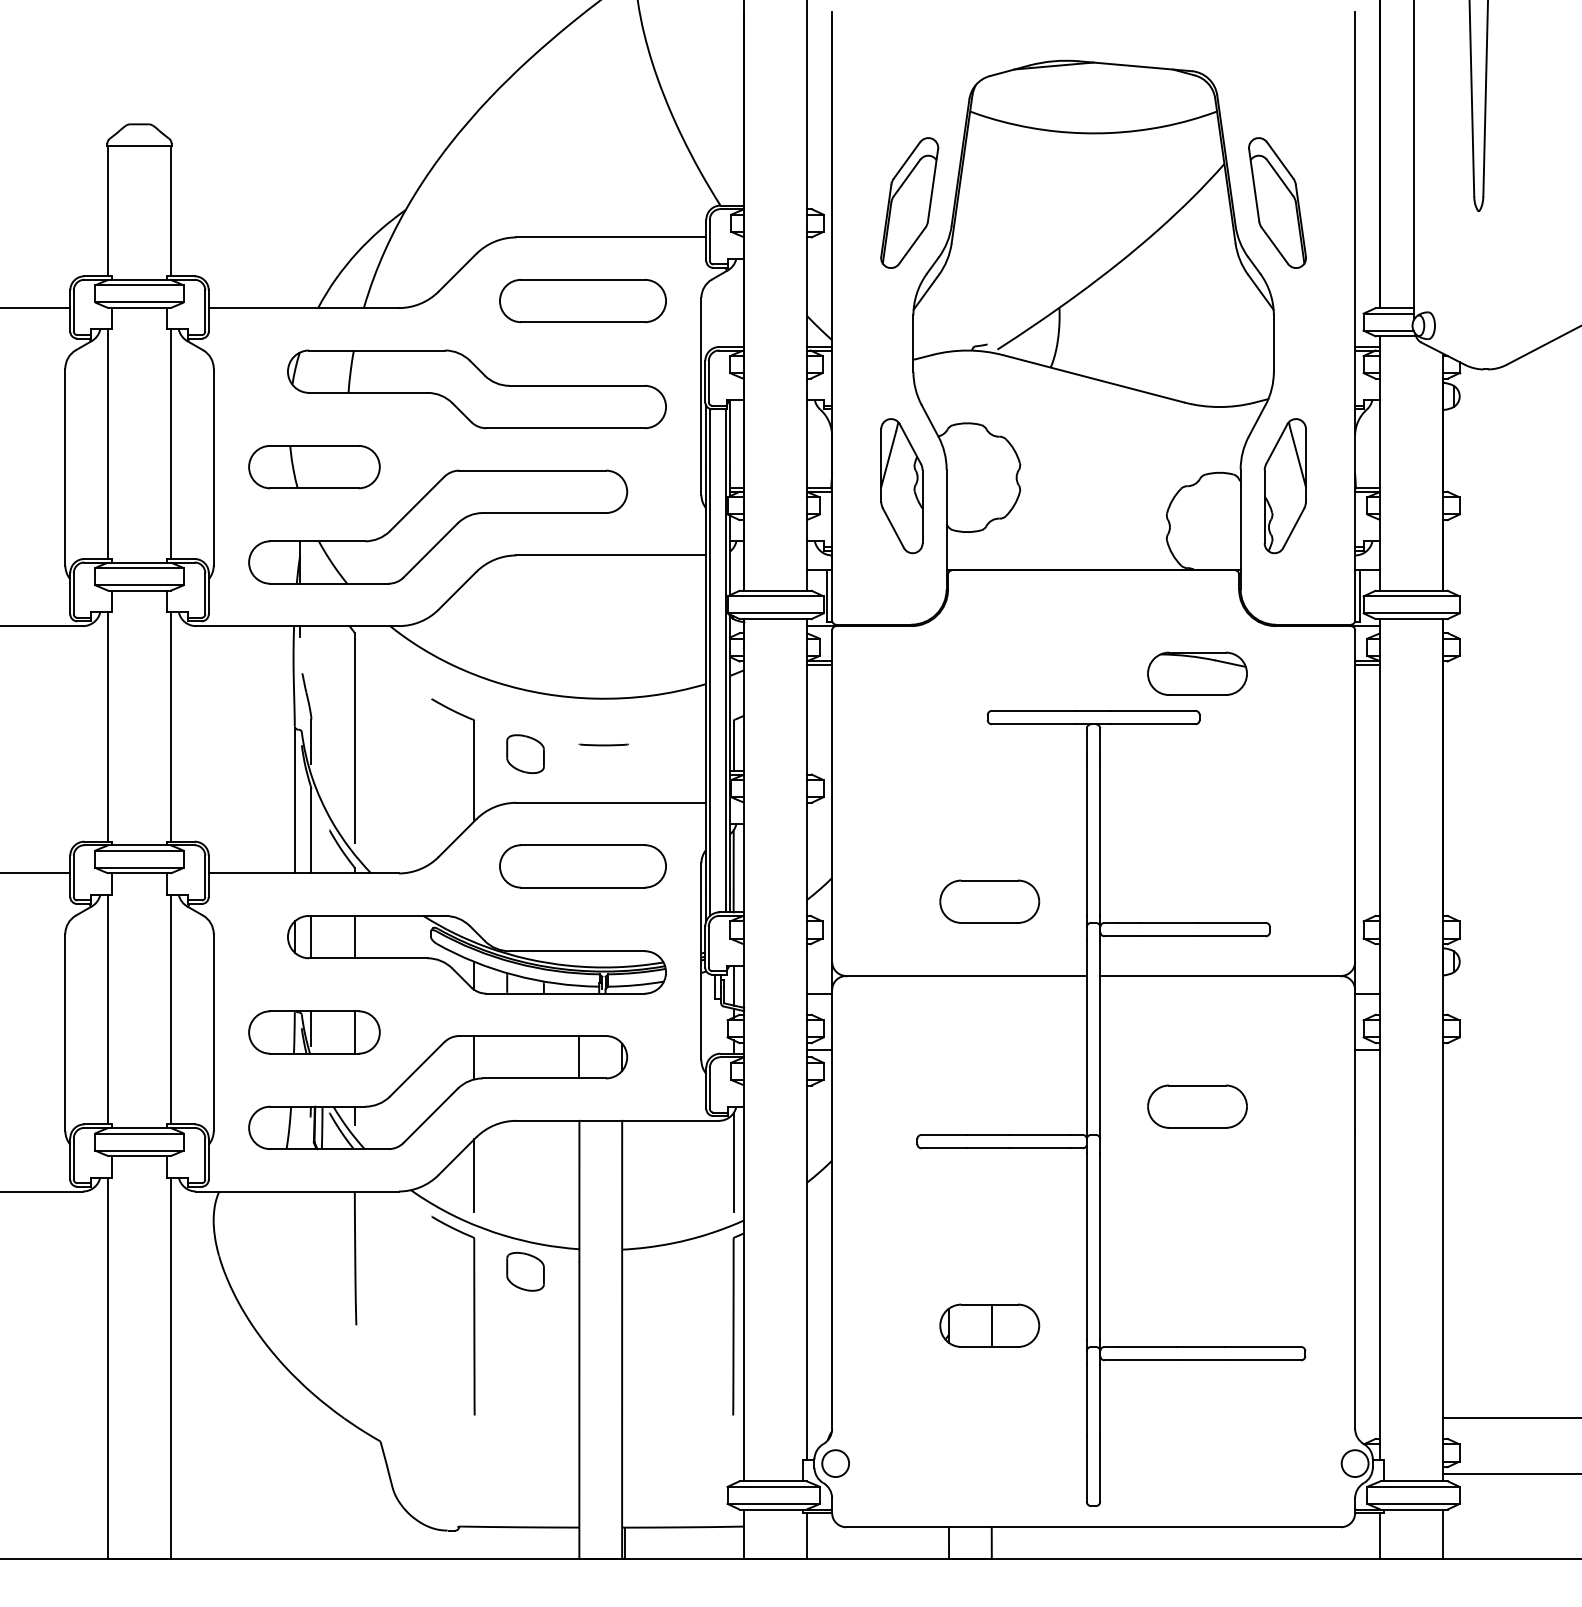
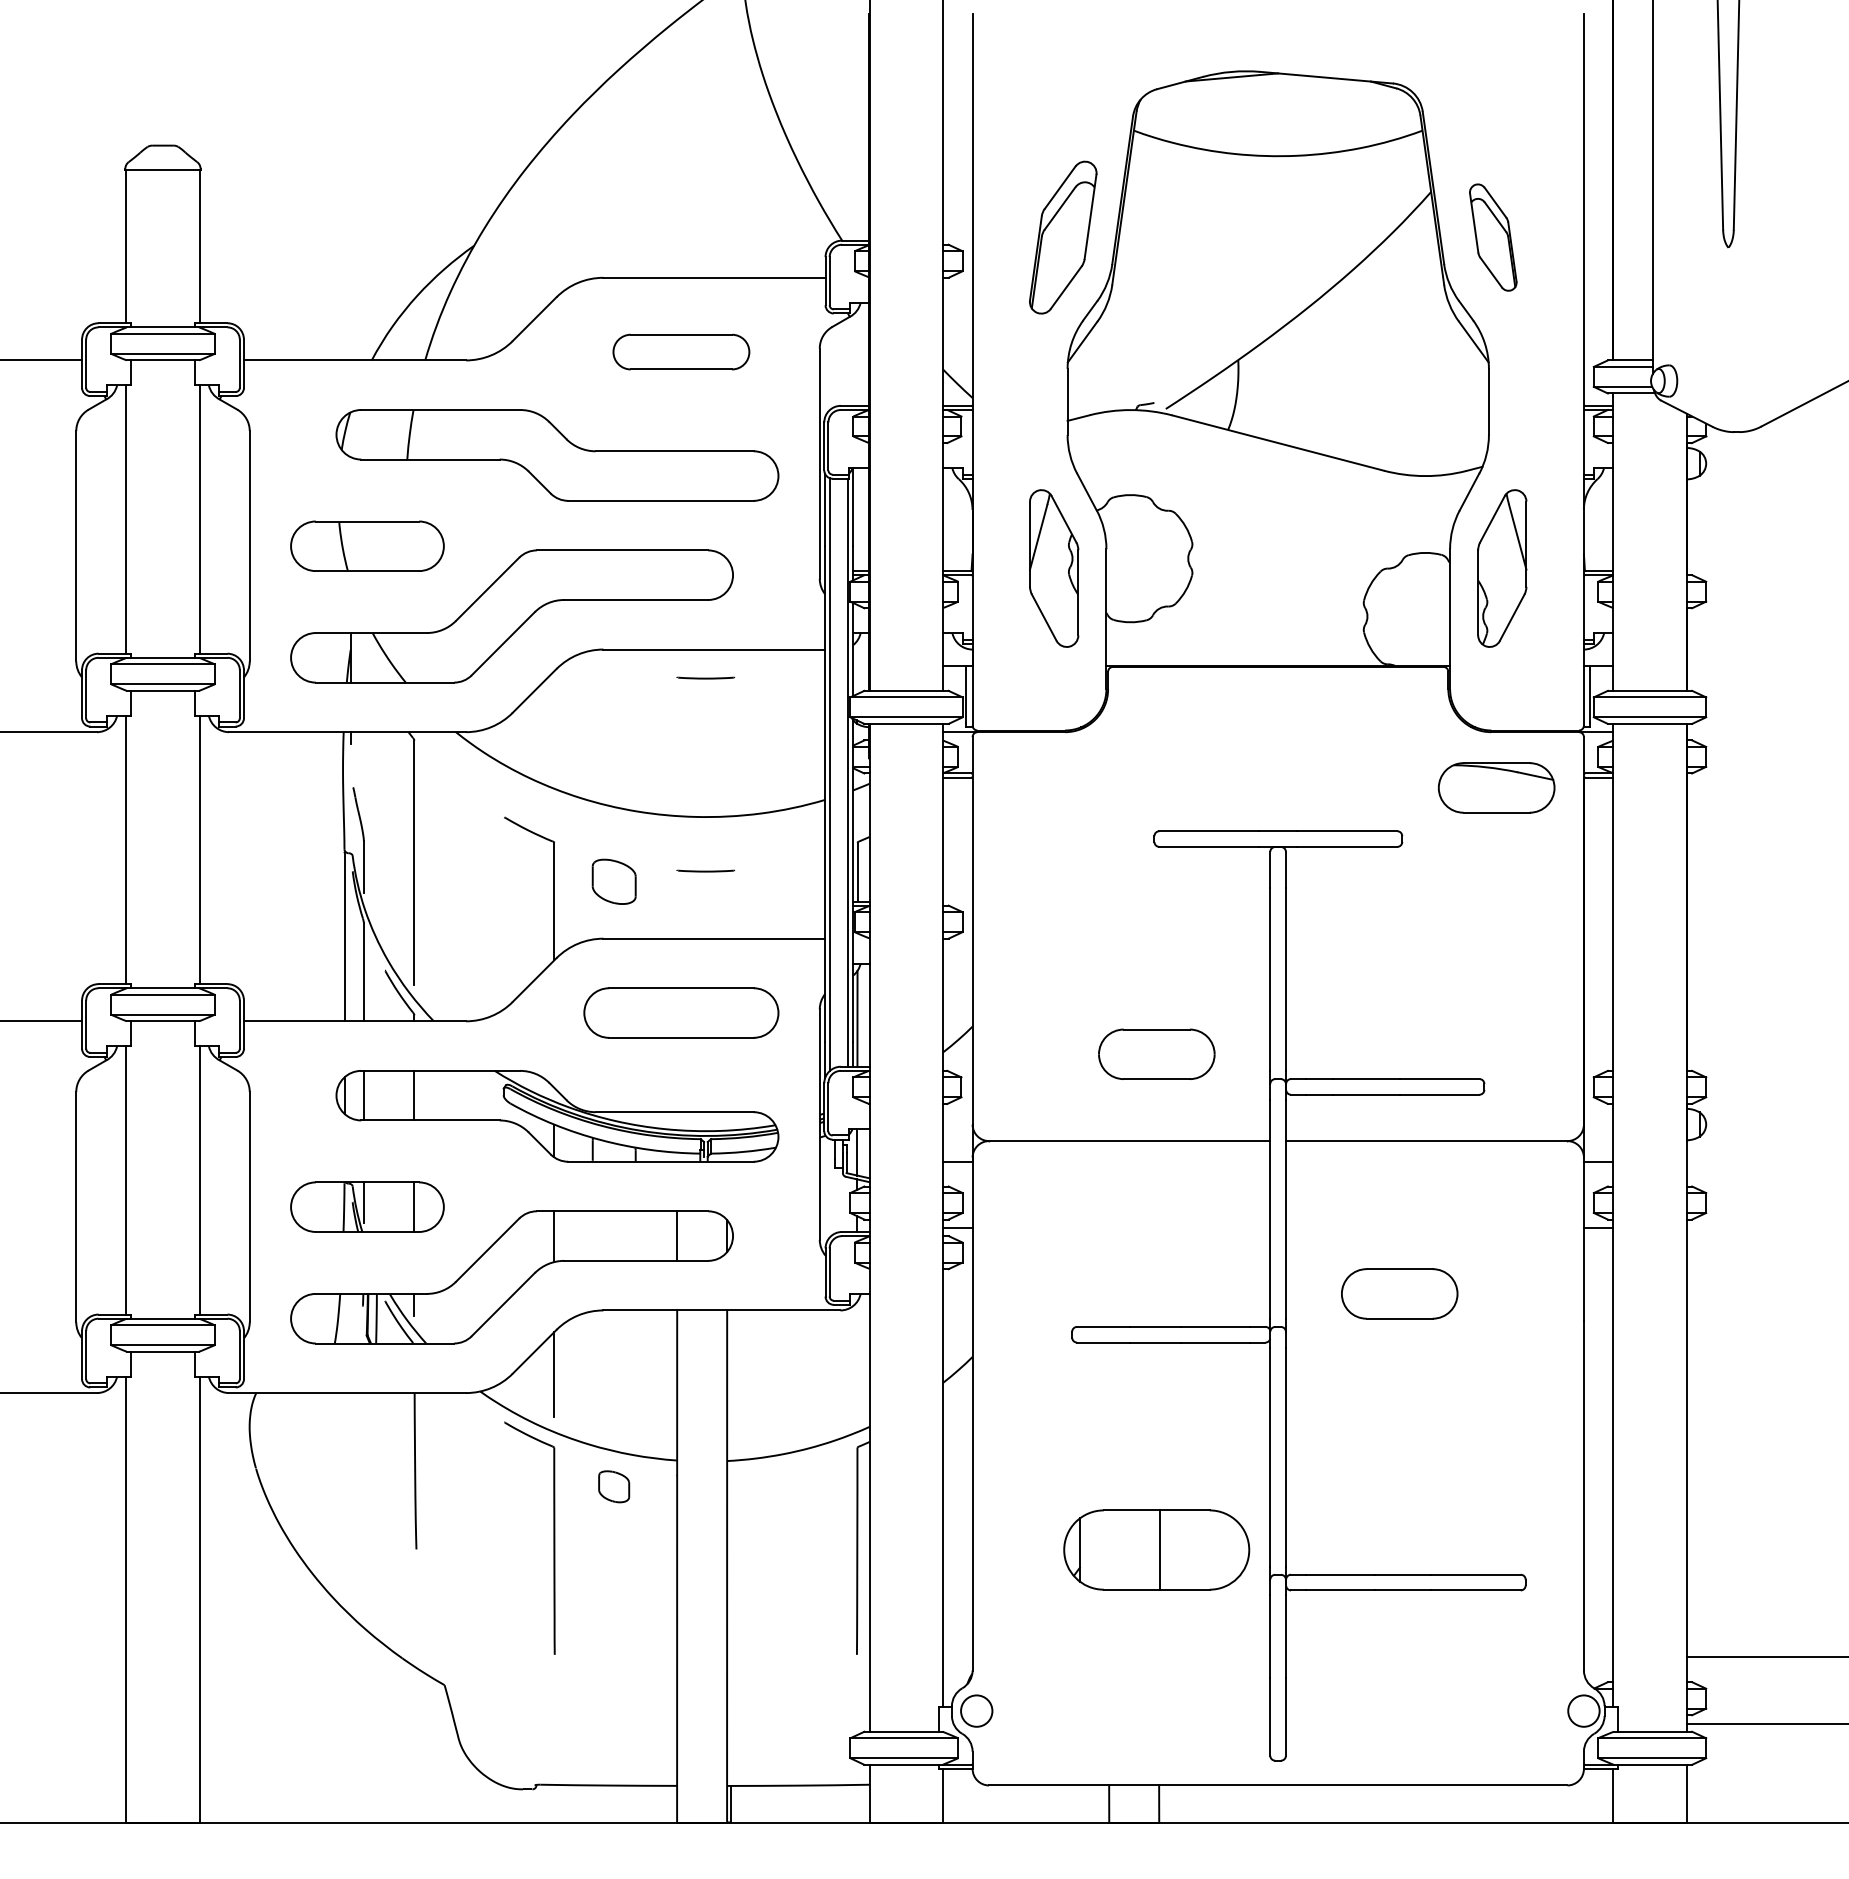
part: (1277, 202) -> (1493, 237), size x0.7
part: (583, 300) -> (681, 351), size x0.7
line: (603, 579) -> (705, 677), added
part: (1197, 673) -> (1496, 787), moved
line: (733, 1162) -> (857, 1359), removed
part: (524, 1271) -> (613, 1486), size x0.7
part: (989, 1325) -> (1156, 1549), size x1.6

